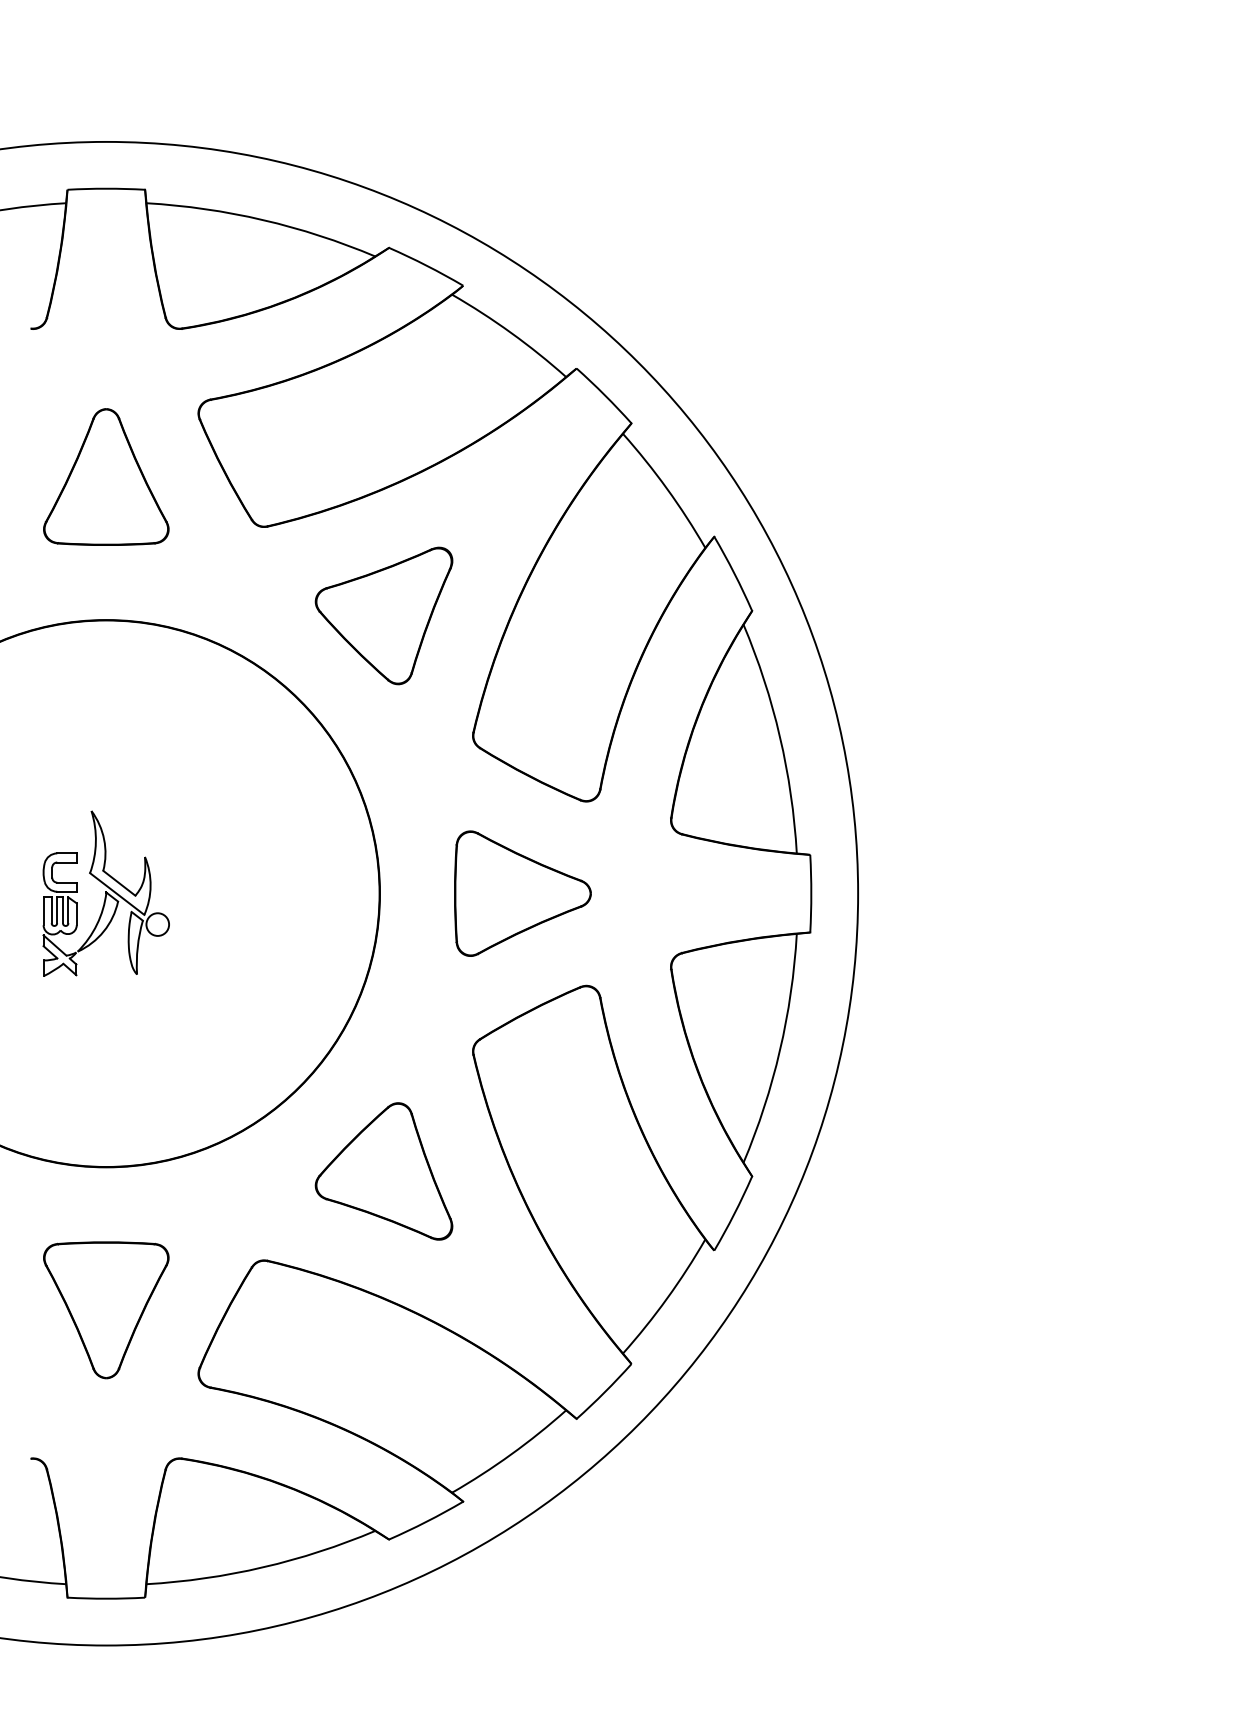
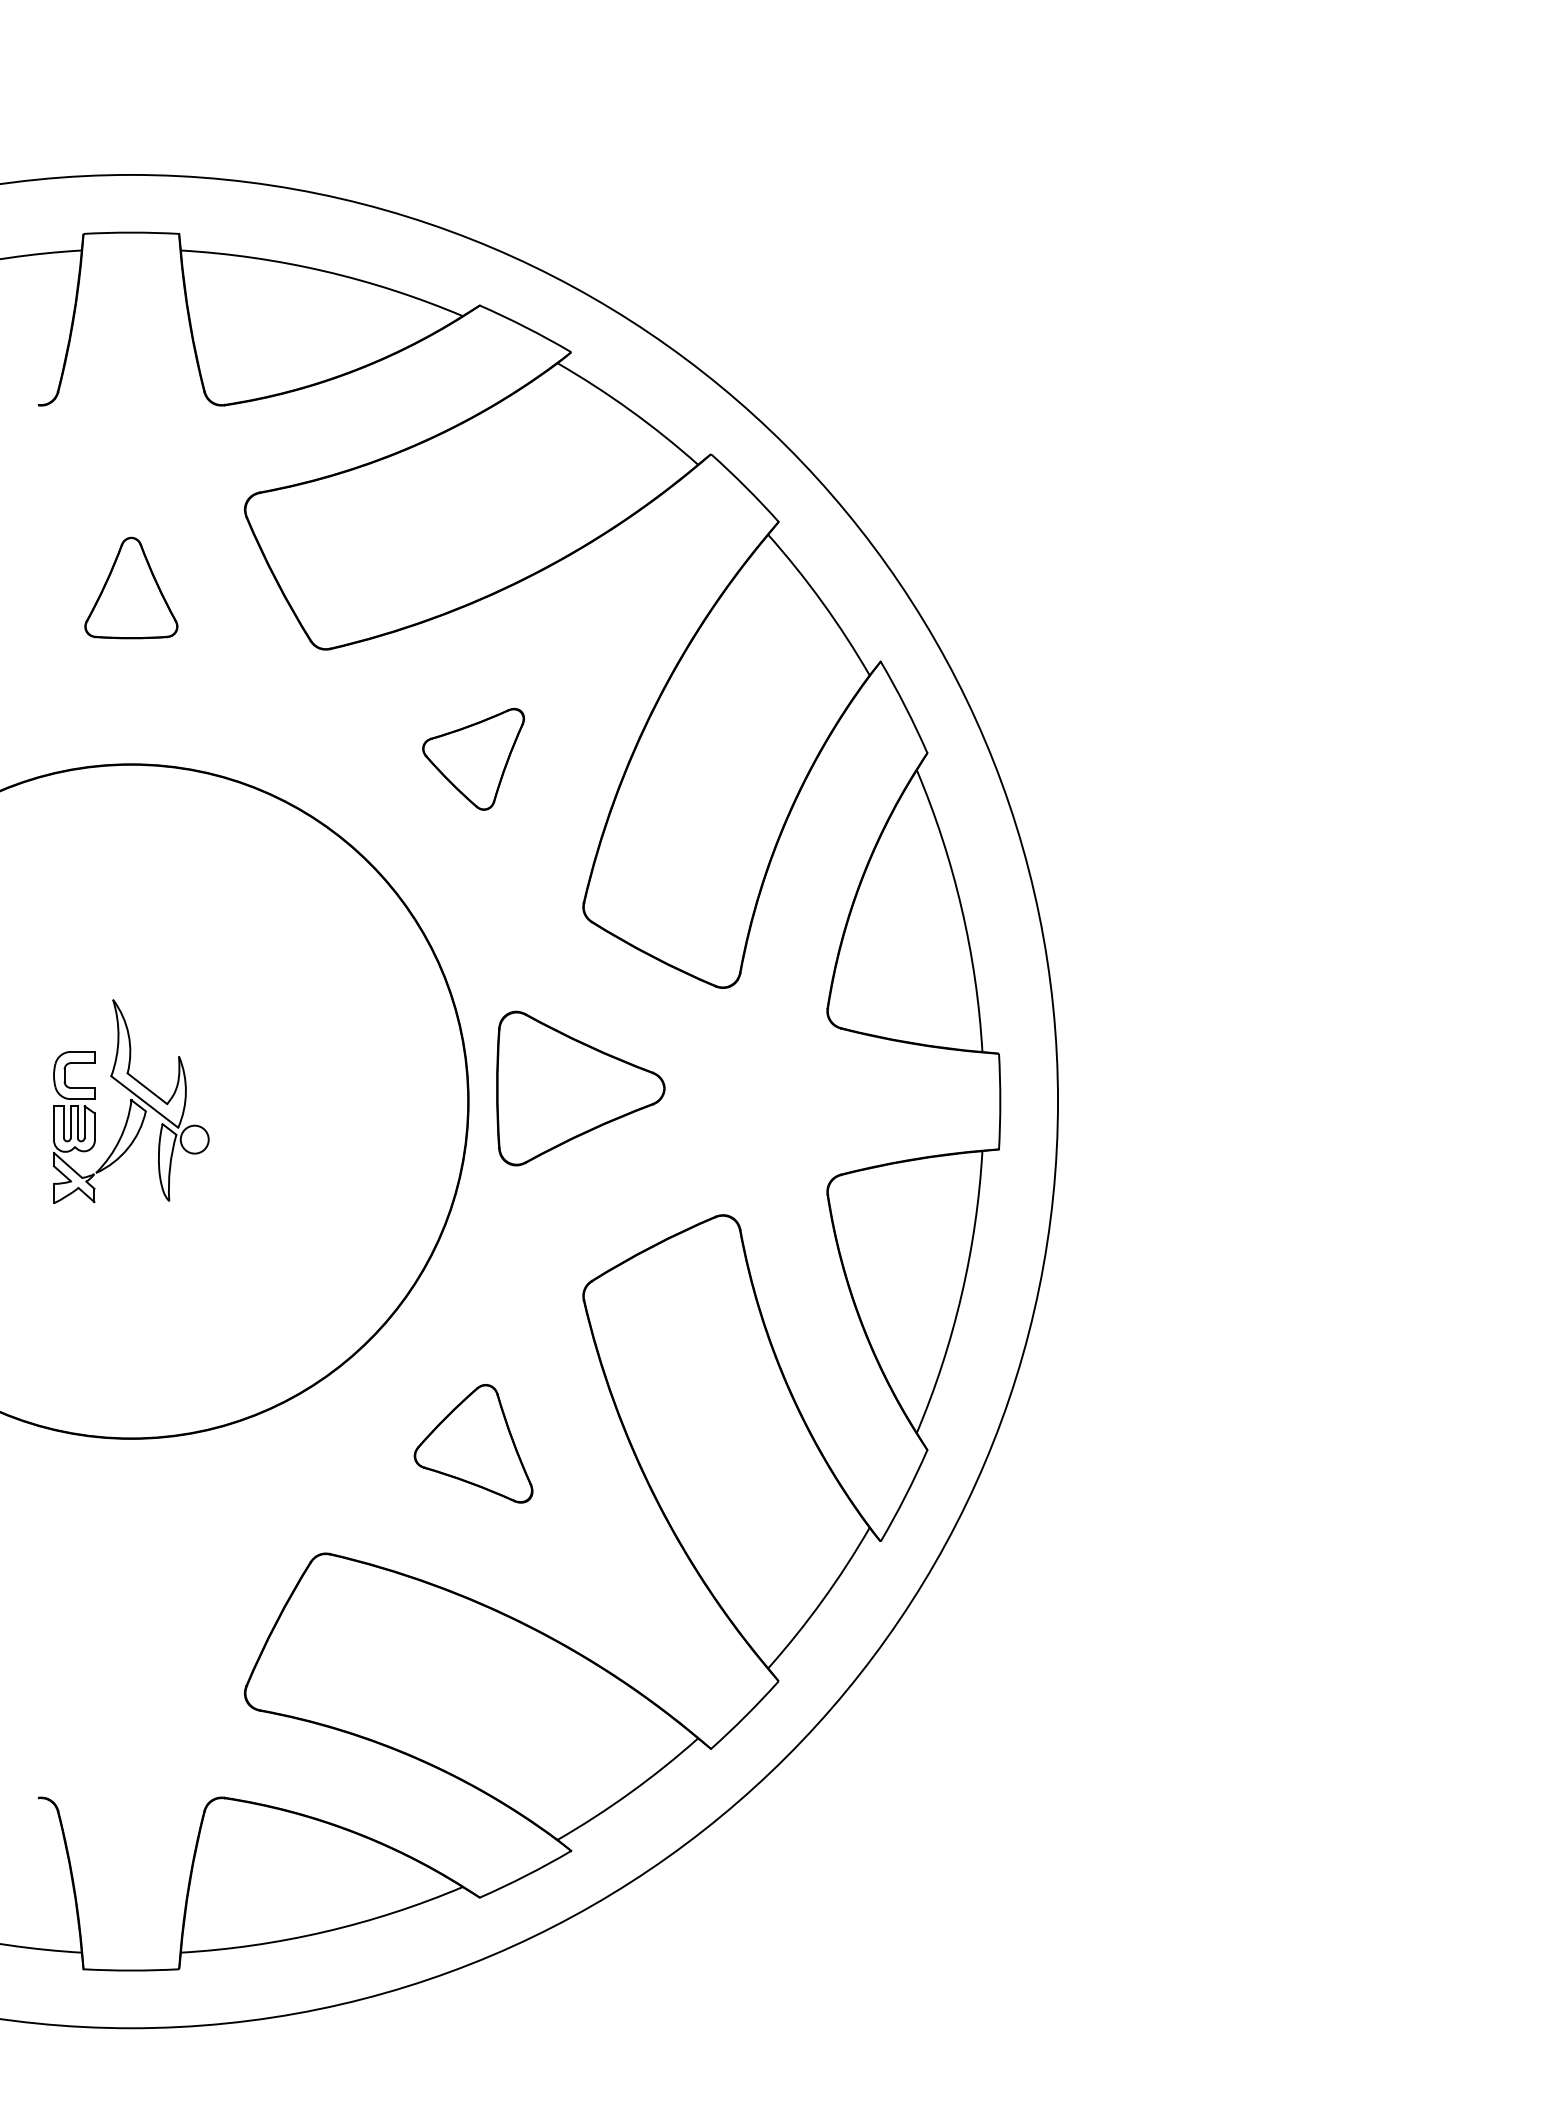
part: (106, 476) -> (131, 587), size x0.6
part: (383, 616) -> (473, 759), size x0.6
part: (522, 893) -> (580, 1088), moved
part: (383, 1171) -> (473, 1443), size x0.7
part: (106, 1309) -> (131, 1614), removed

